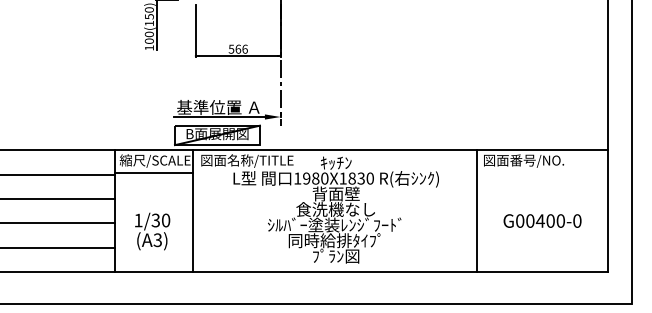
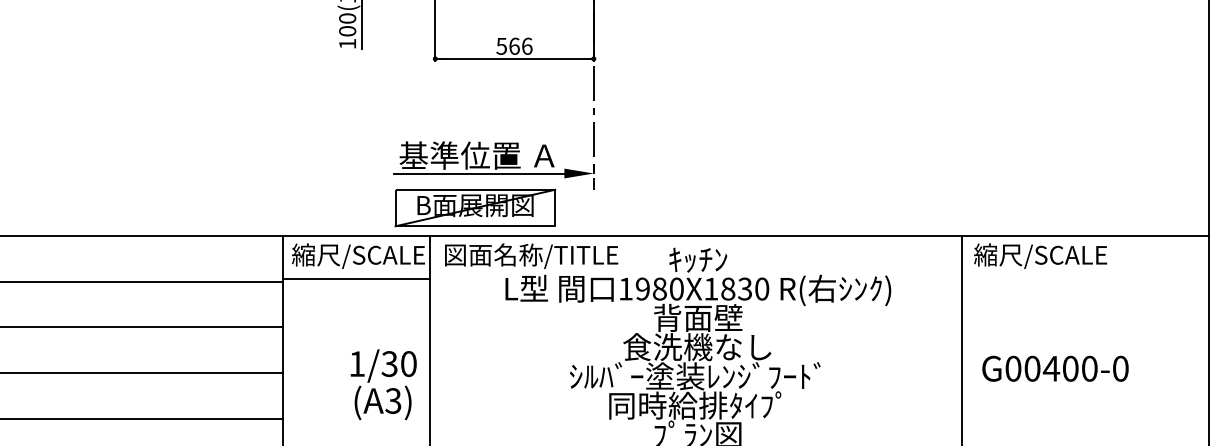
text: (523, 160) -> (1049, 255), 図面番号/NO. -> 縮尺/SCALE
text: (542, 220) -> (1055, 367), moved
text: (152, 231) -> (383, 384), moved

